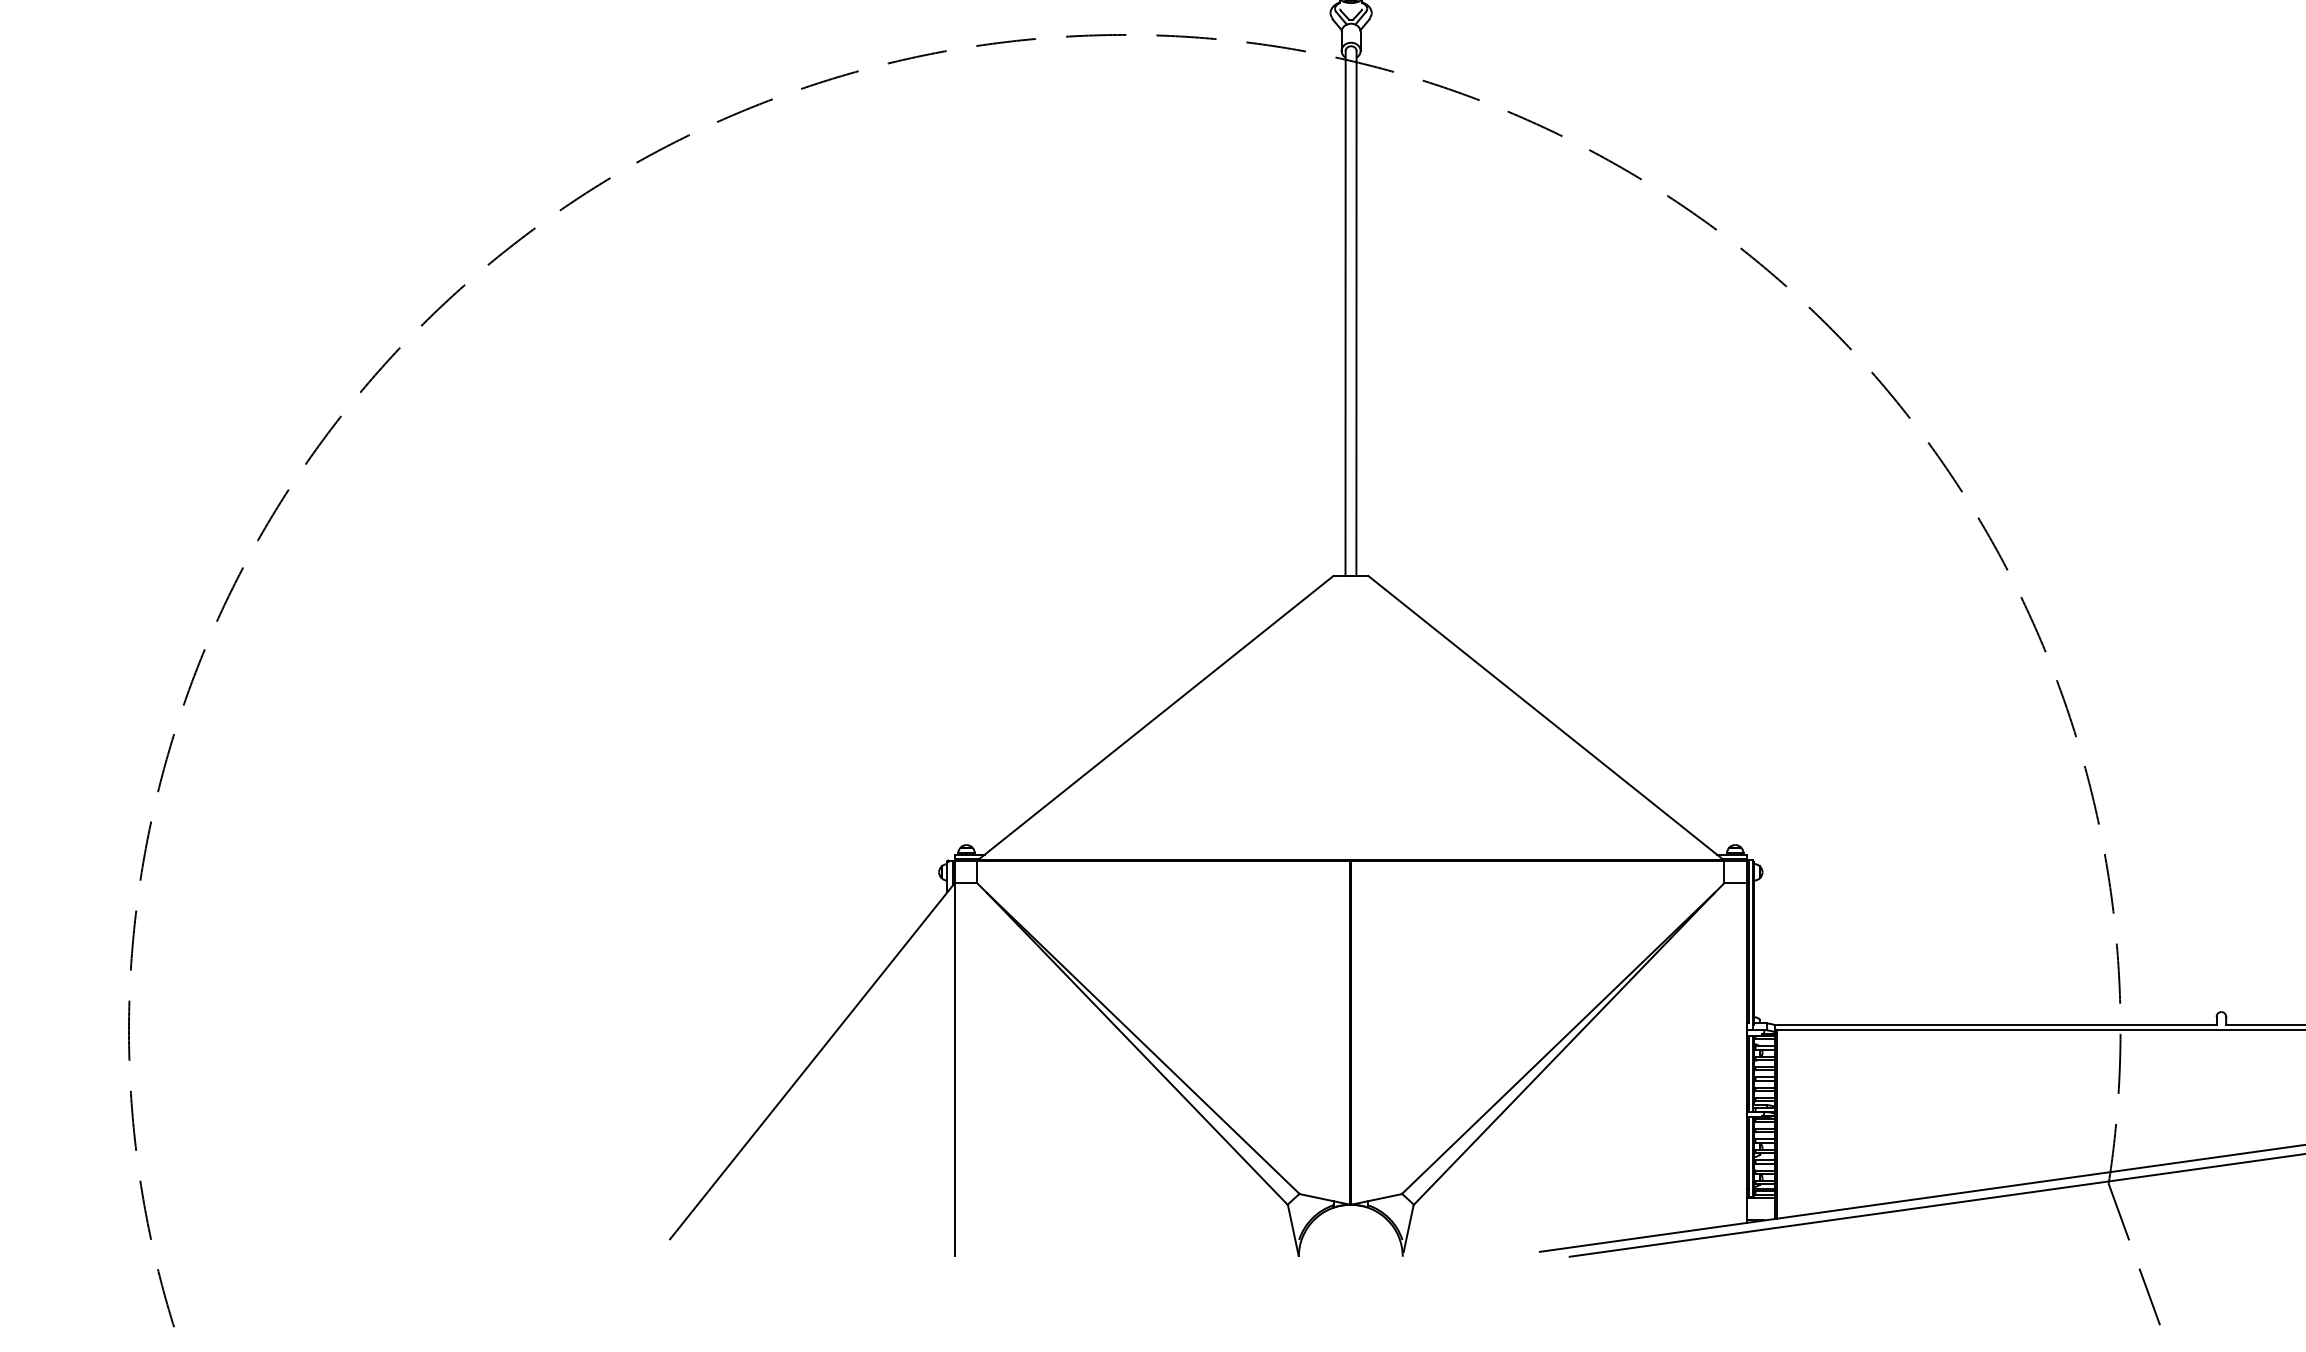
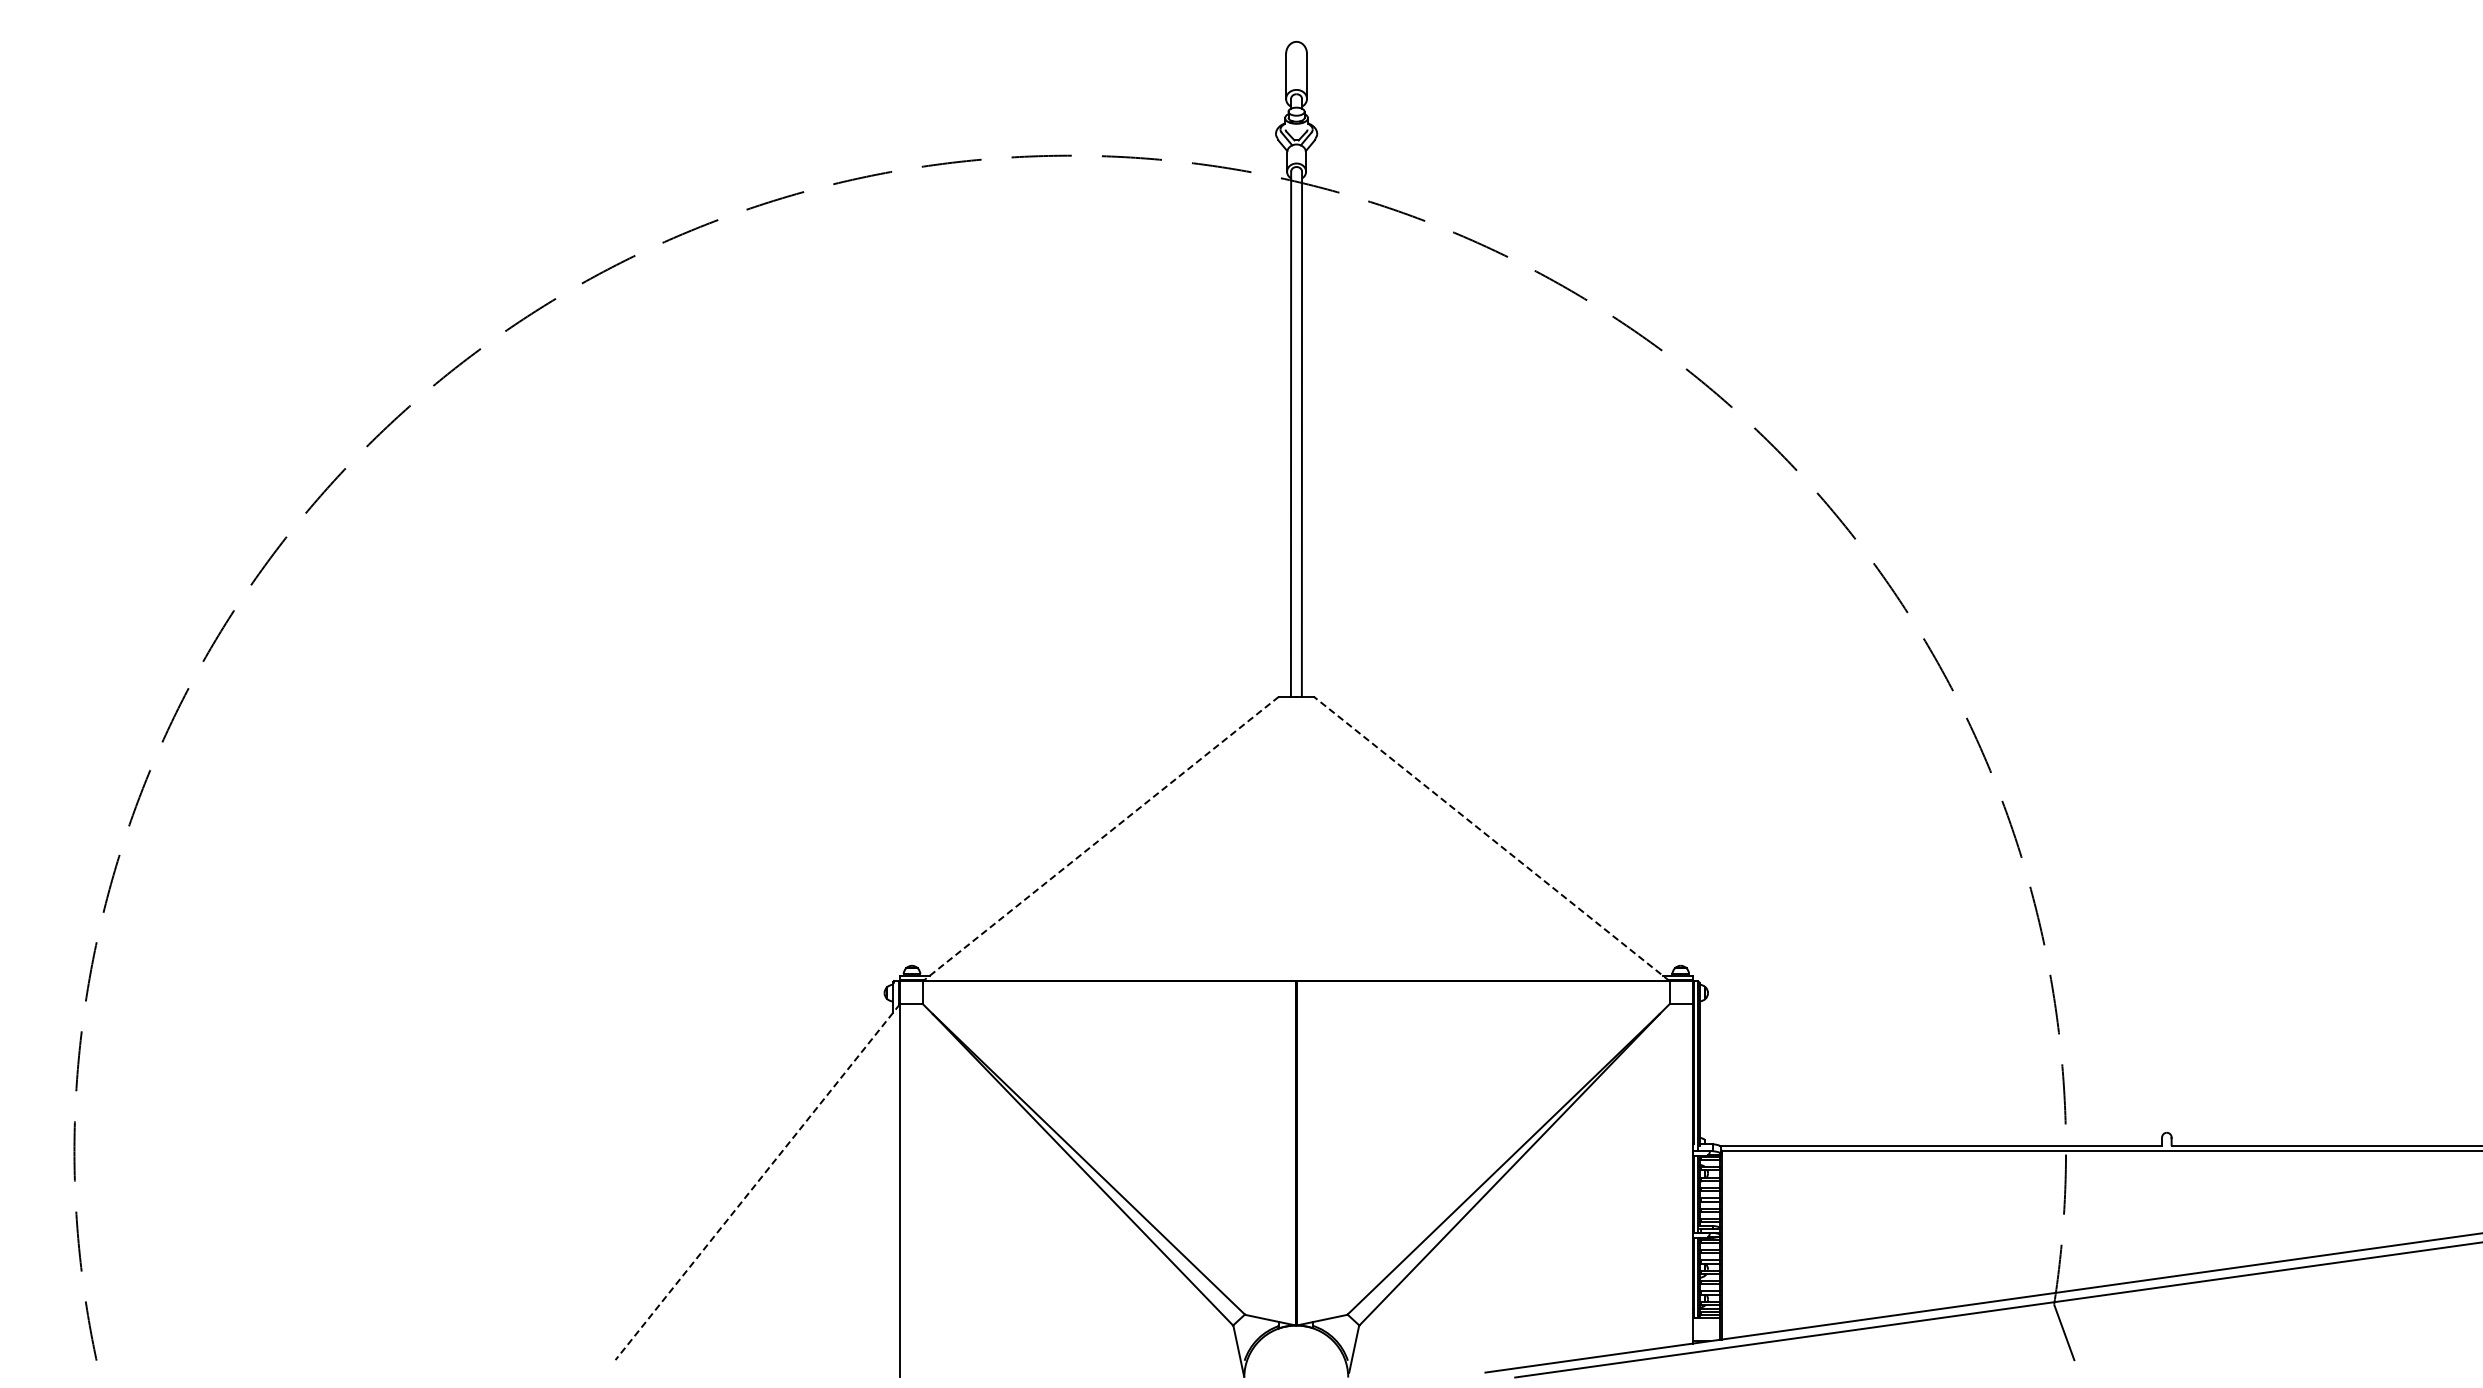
line: (1155, 717) -> (1100, 838), solid -> dashed
line: (1546, 717) -> (1491, 838), solid -> dashed
line: (812, 1061) -> (757, 1182), solid -> dashed

